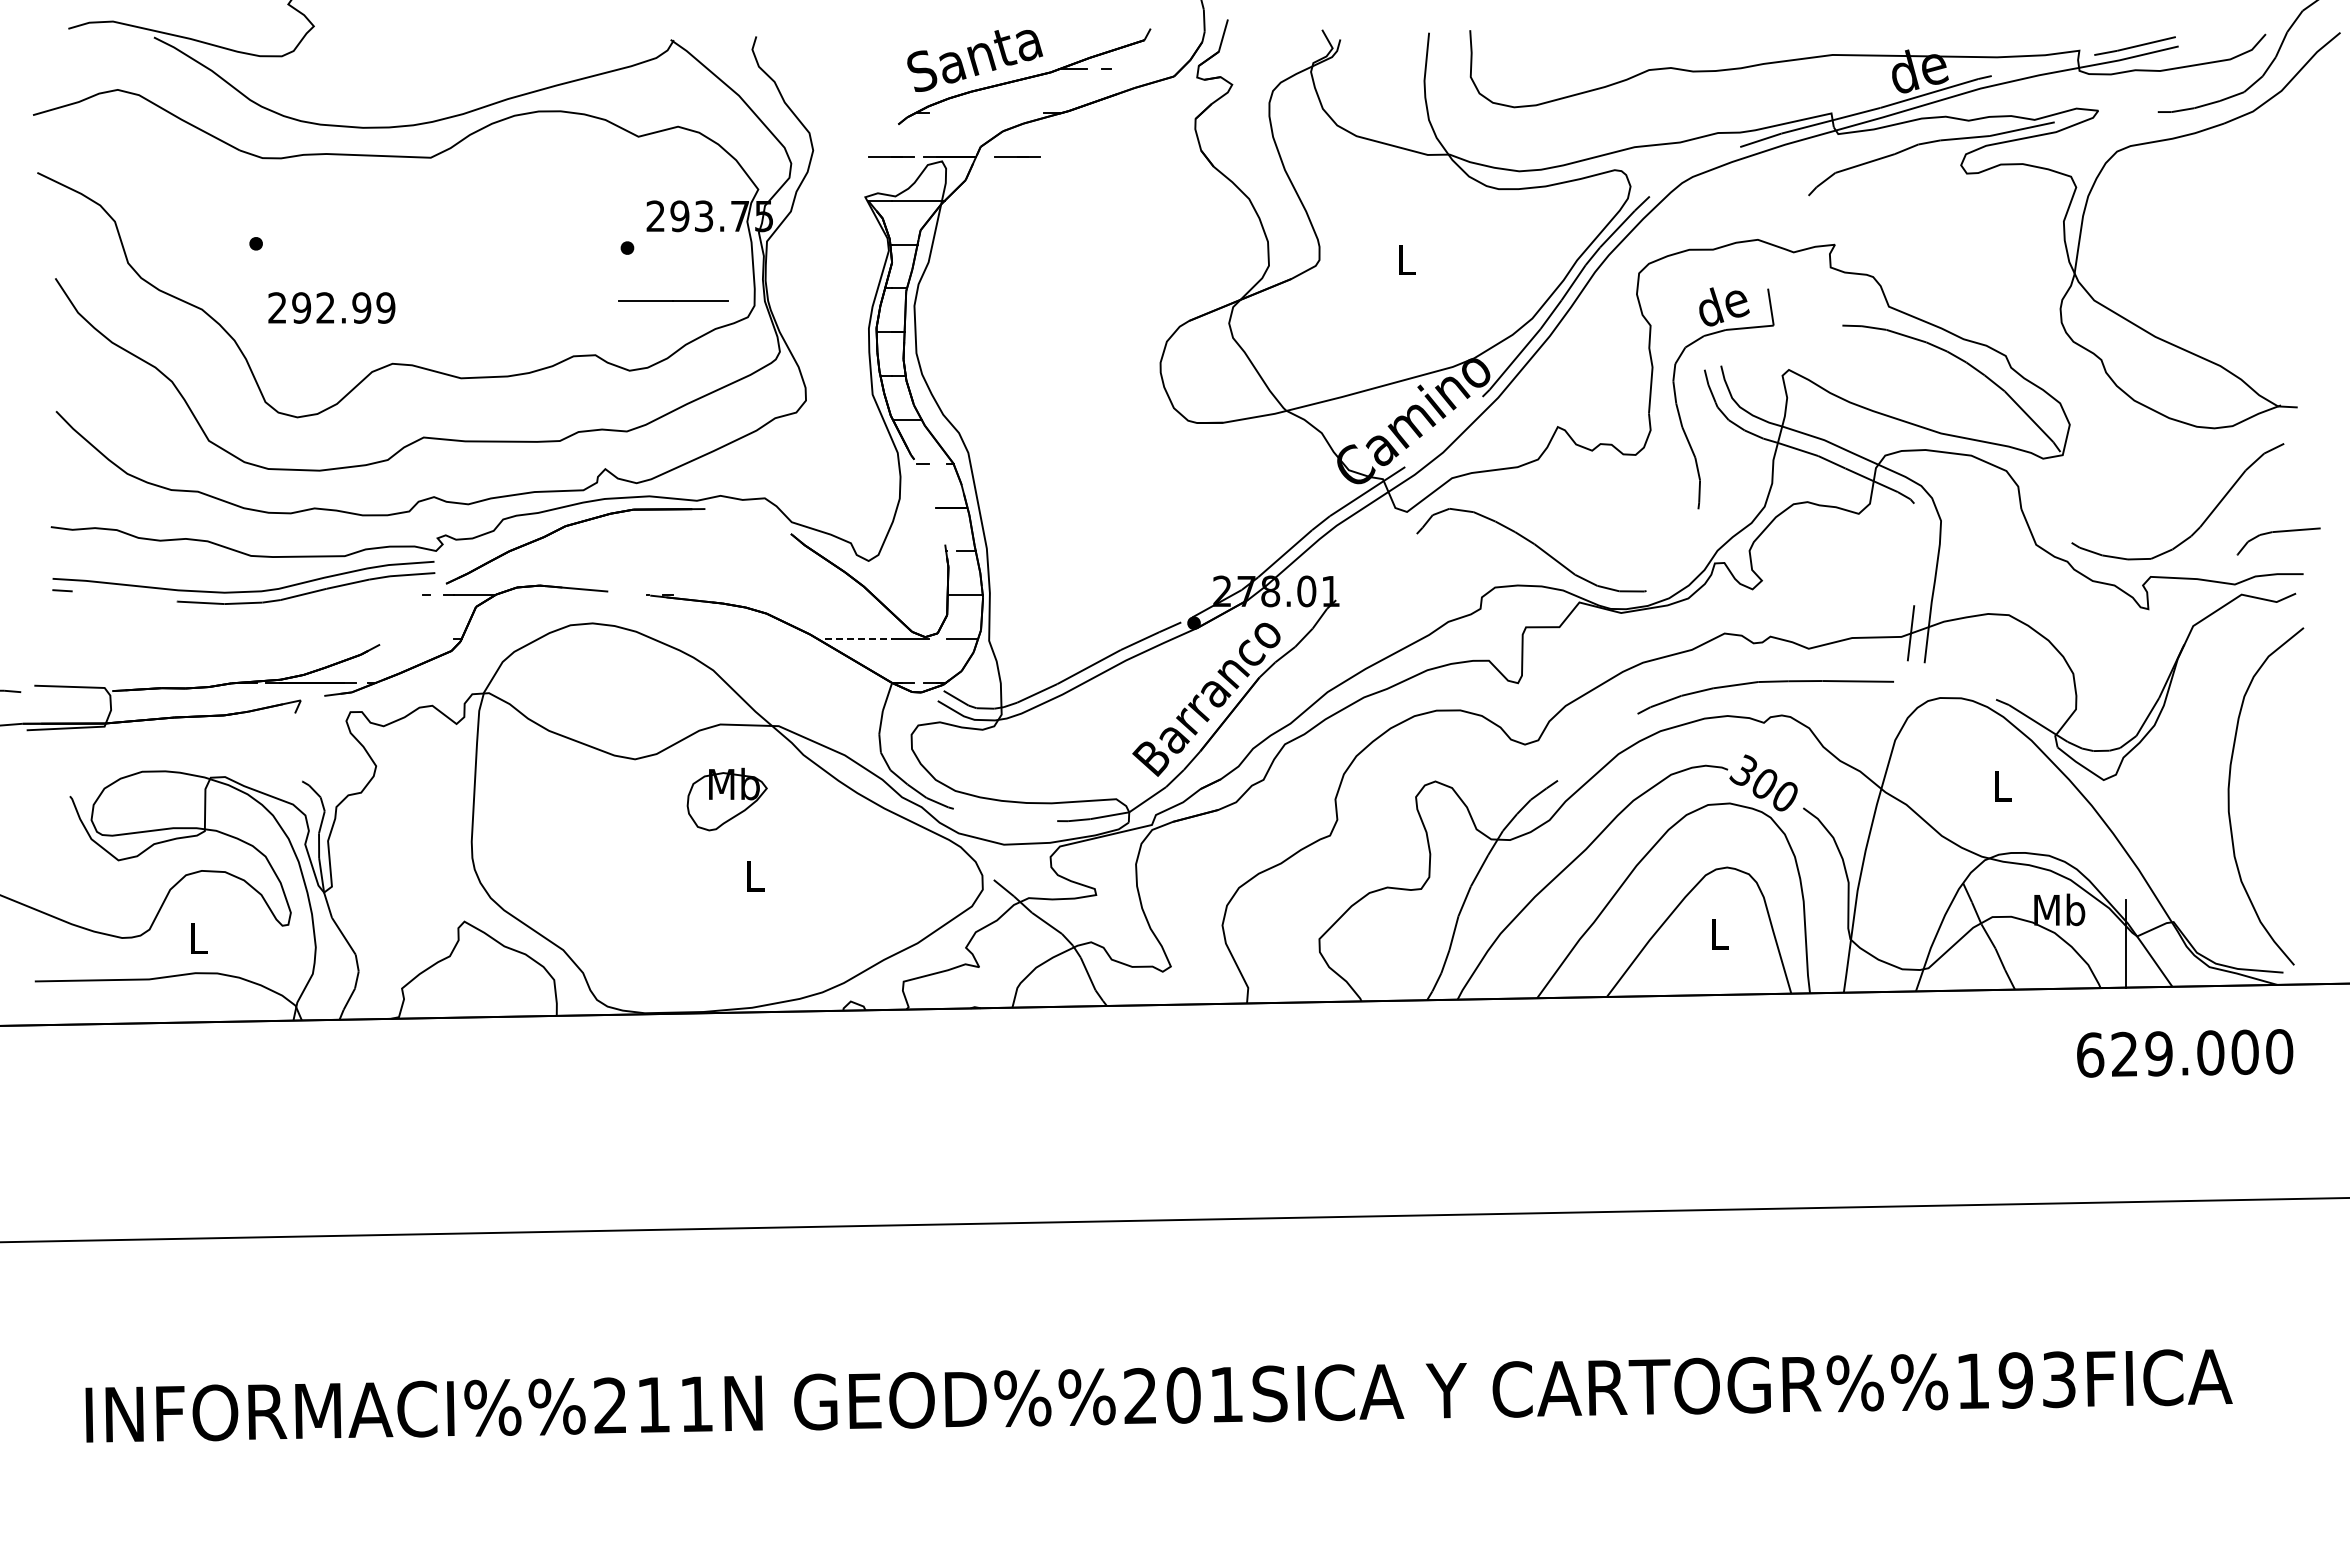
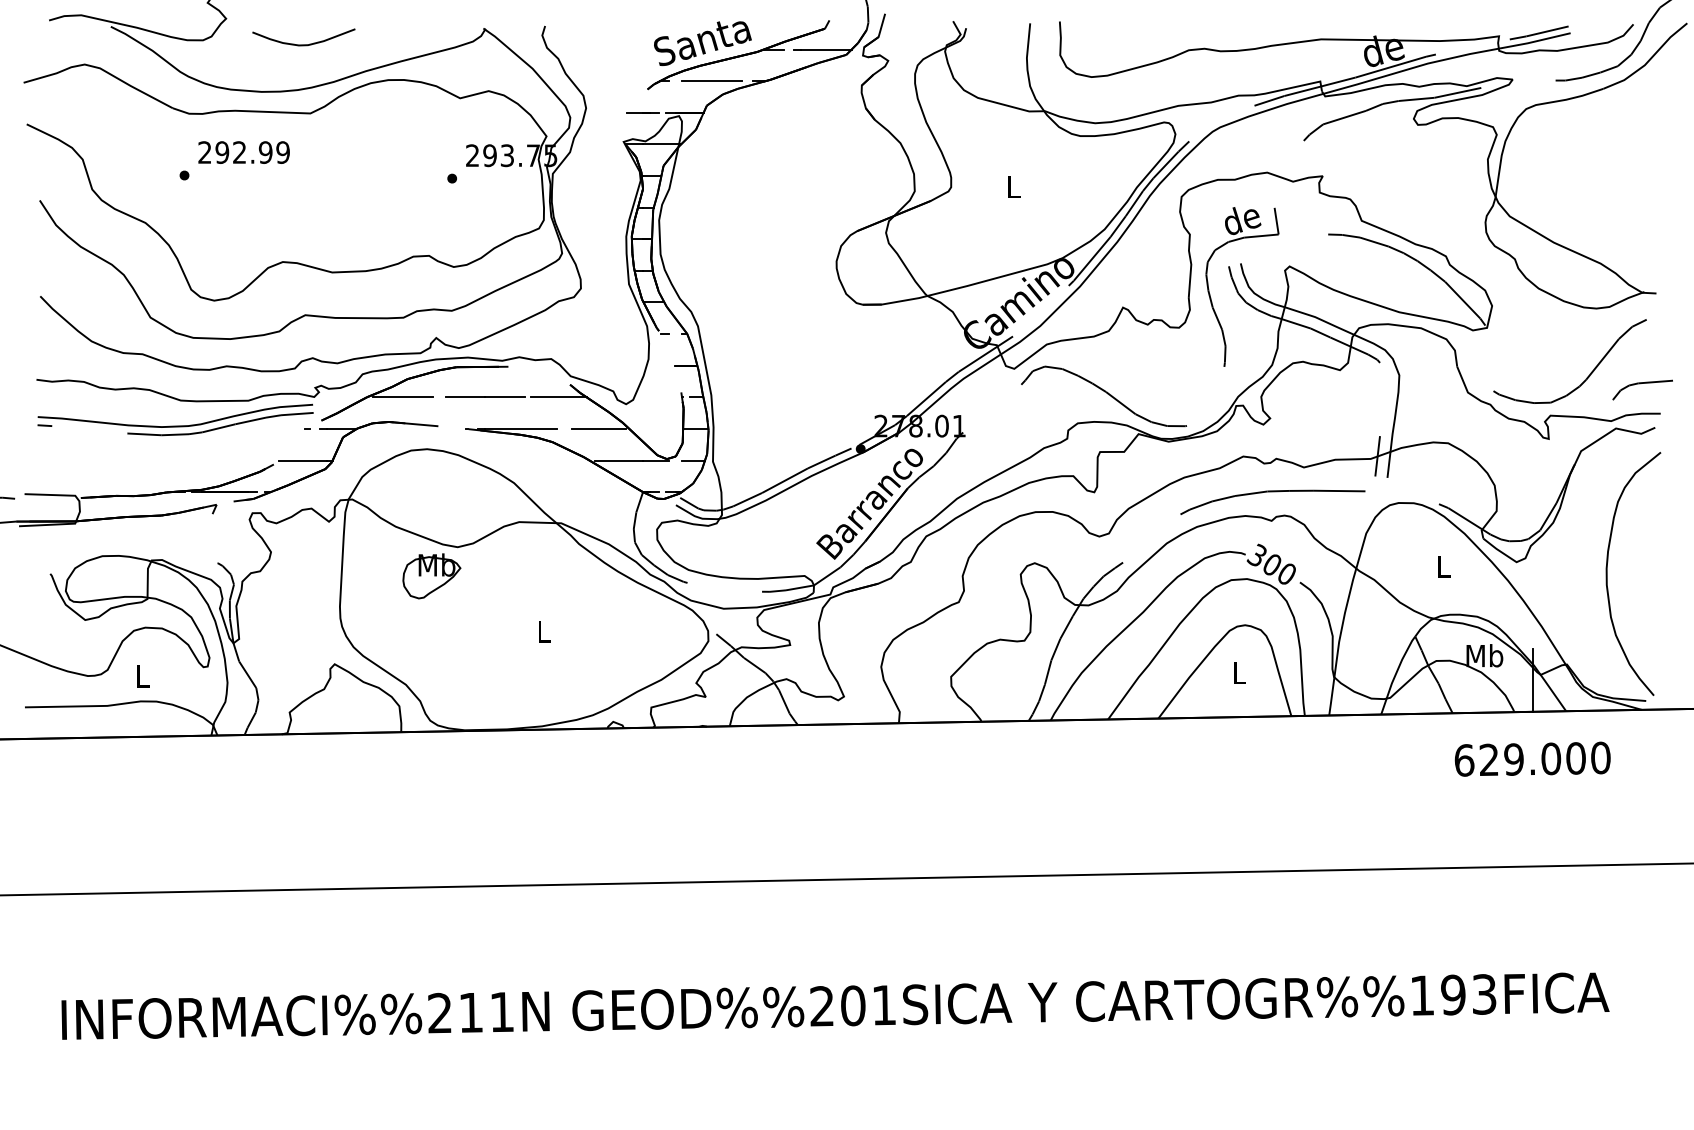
curve: (421, 62) -> (303, 44), added
line: (1146, 69) -> (826, 49), added
line: (987, 113) -> (711, 81), added
line: (1017, 156) -> (733, 112), removed
line: (673, 300) -> (485, 396), moved
text: (331, 307) -> (243, 152), moved
line: (559, 551) -> (403, 397), added
line: (775, 551) -> (558, 397), added
line: (722, 595) -> (520, 429), added
line: (830, 595) -> (598, 429), added
line: (419, 639) -> (302, 460), added
line: (859, 639) -> (619, 460), dashed -> solid
part: (726, 799) -> (431, 576), moved
text: (2185, 1053) -> (1533, 759), moved

